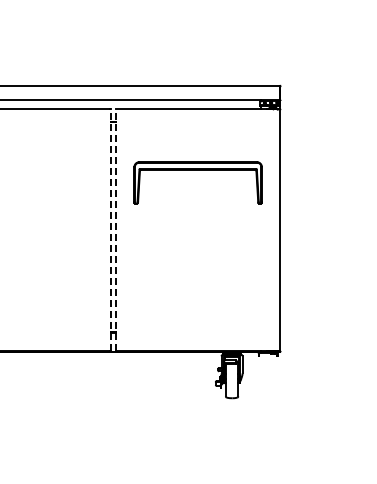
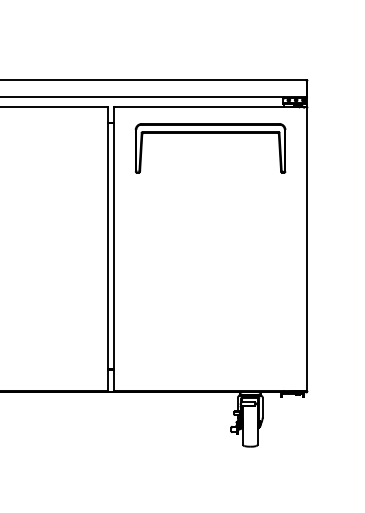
part: (197, 170) -> (209, 133), moved
line: (110, 229) -> (107, 248), dashed -> solid
line: (116, 229) -> (114, 248), dashed -> solid

